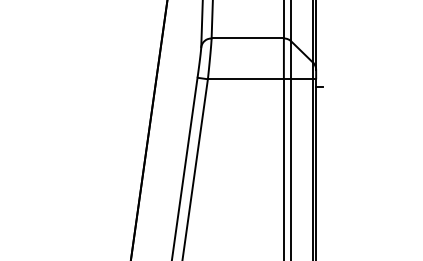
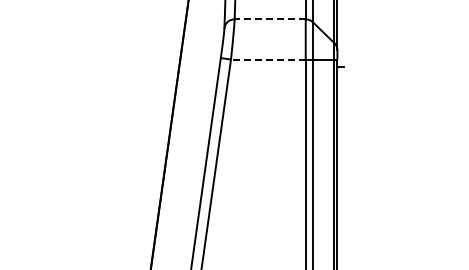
line: (248, 38) -> (270, 19), solid -> dashed
line: (245, 79) -> (267, 59), solid -> dashed

